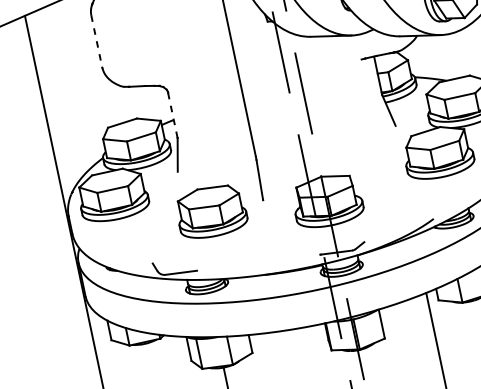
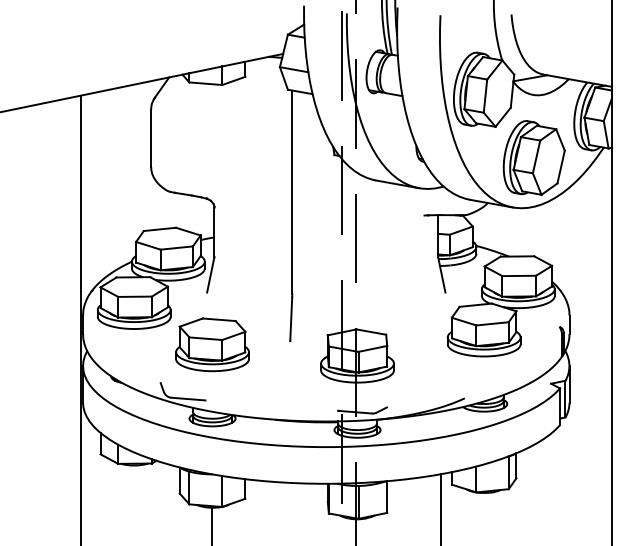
line: (97, 41) -> (151, 138), dashed -> solid
line: (172, 115) -> (214, 232), dashed -> solid
part: (211, 211) -> (212, 344), moved

